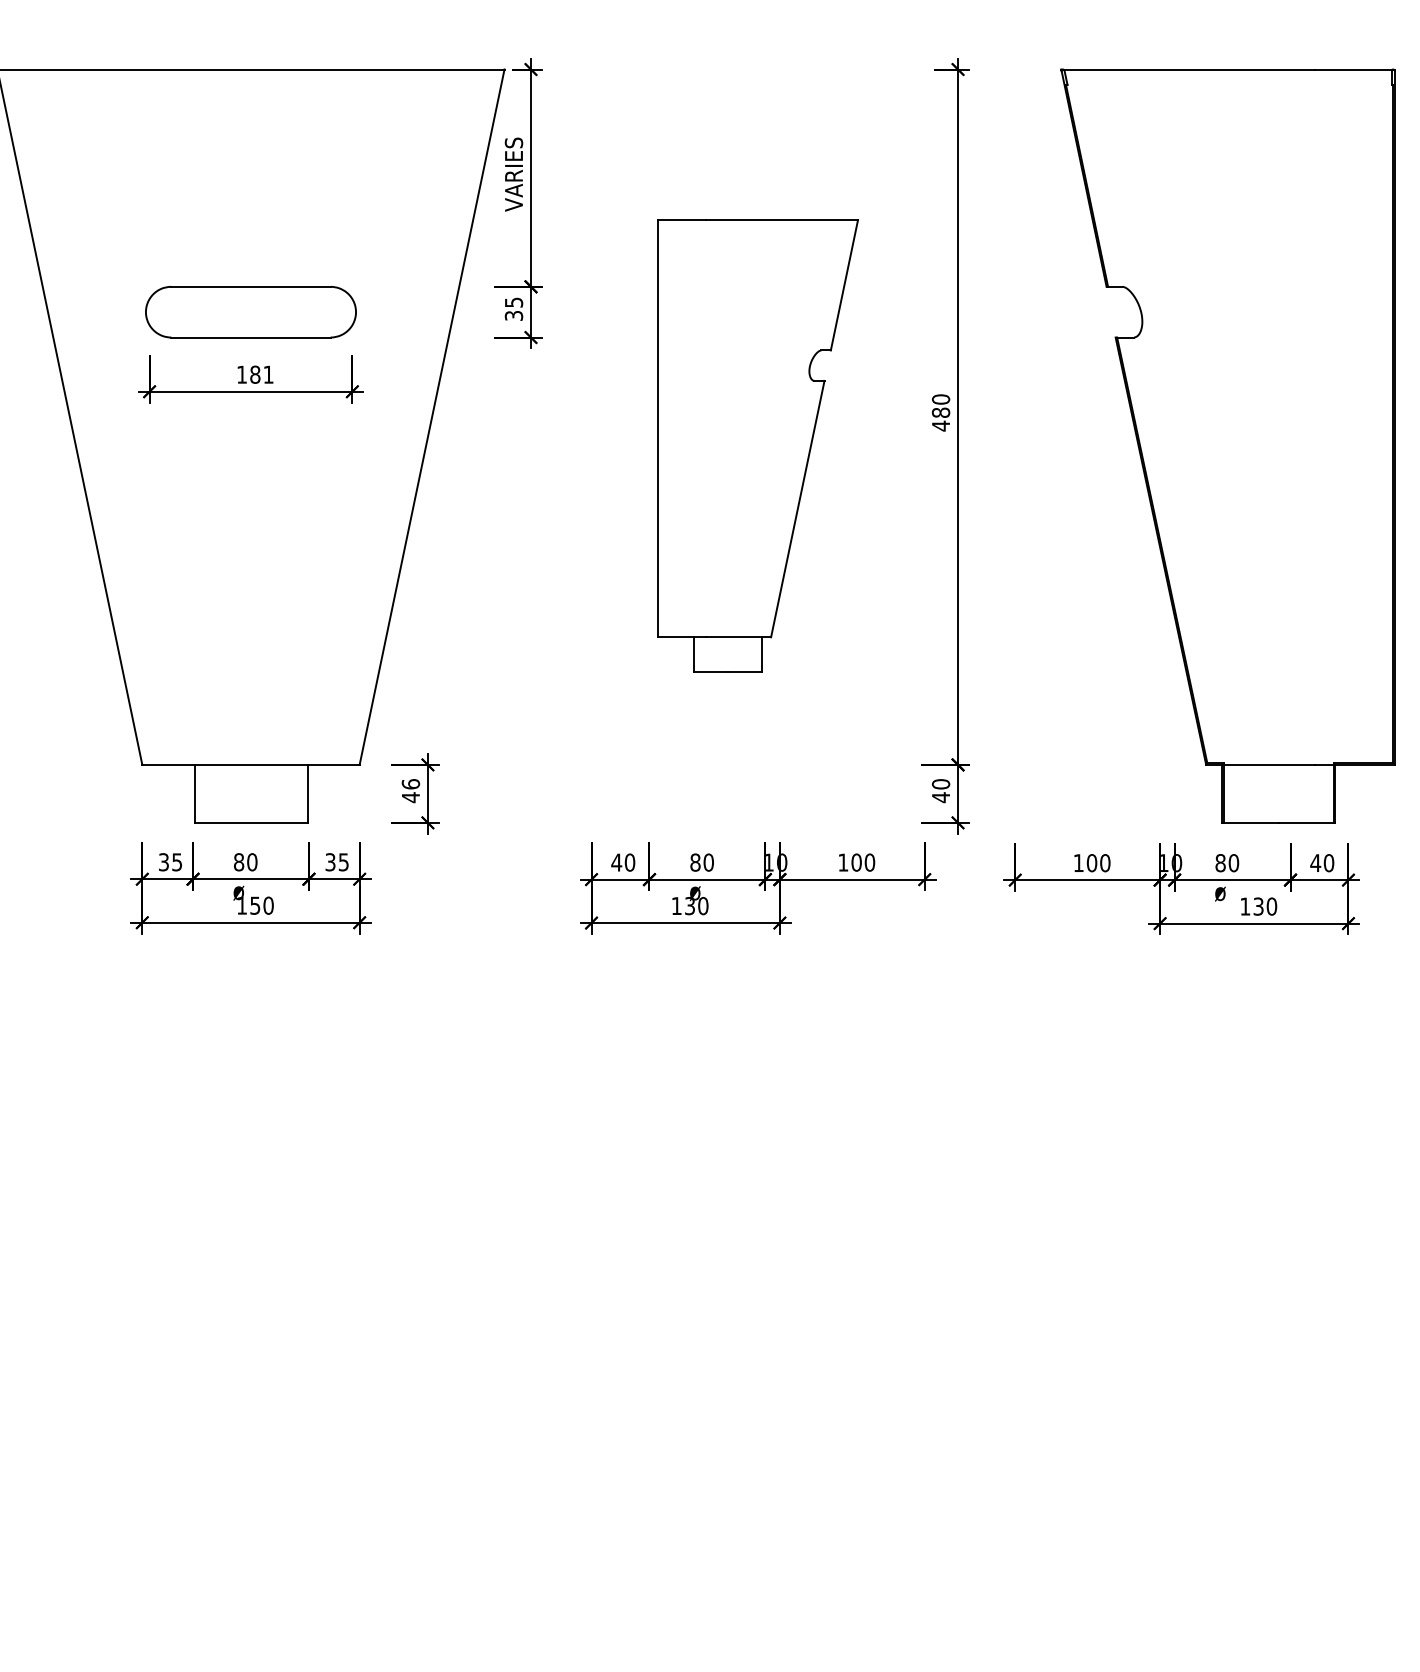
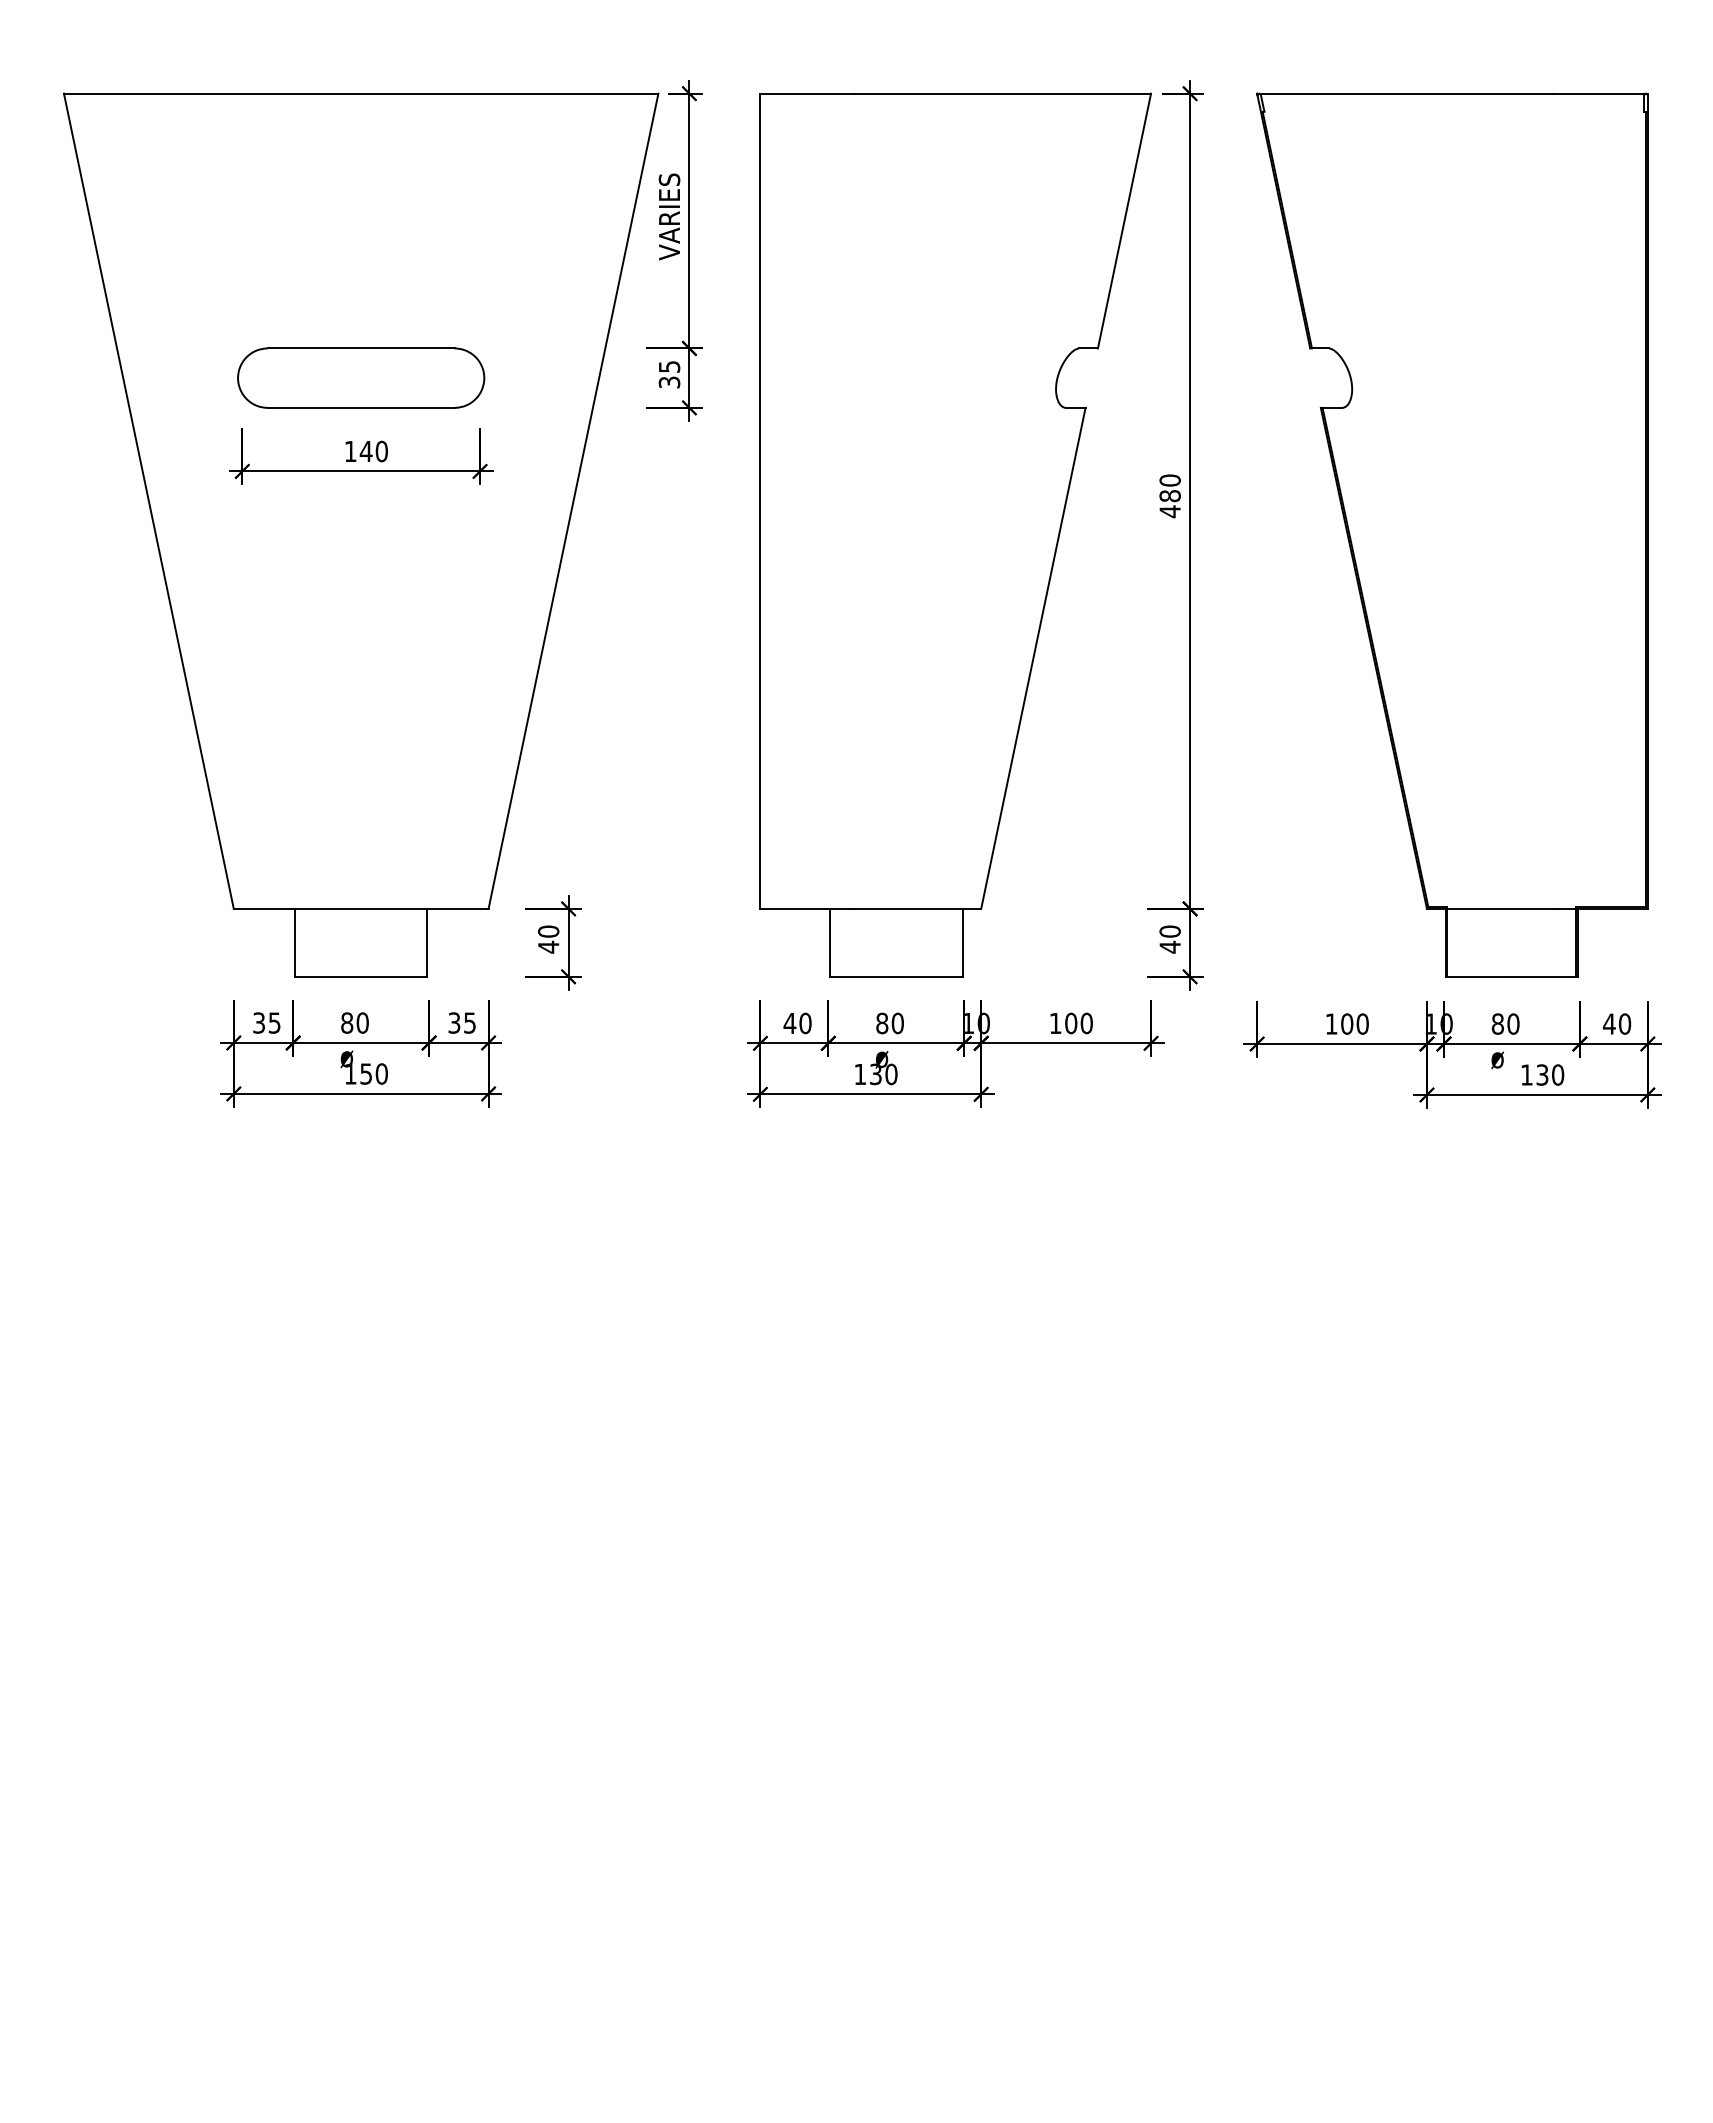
text: (261, 374) -> (373, 451), 181 -> 140
part: (757, 445) -> (955, 534), size x1.67
part: (1227, 445) -> (1452, 534), moved
text: (410, 784) -> (548, 931), 46 -> 40

